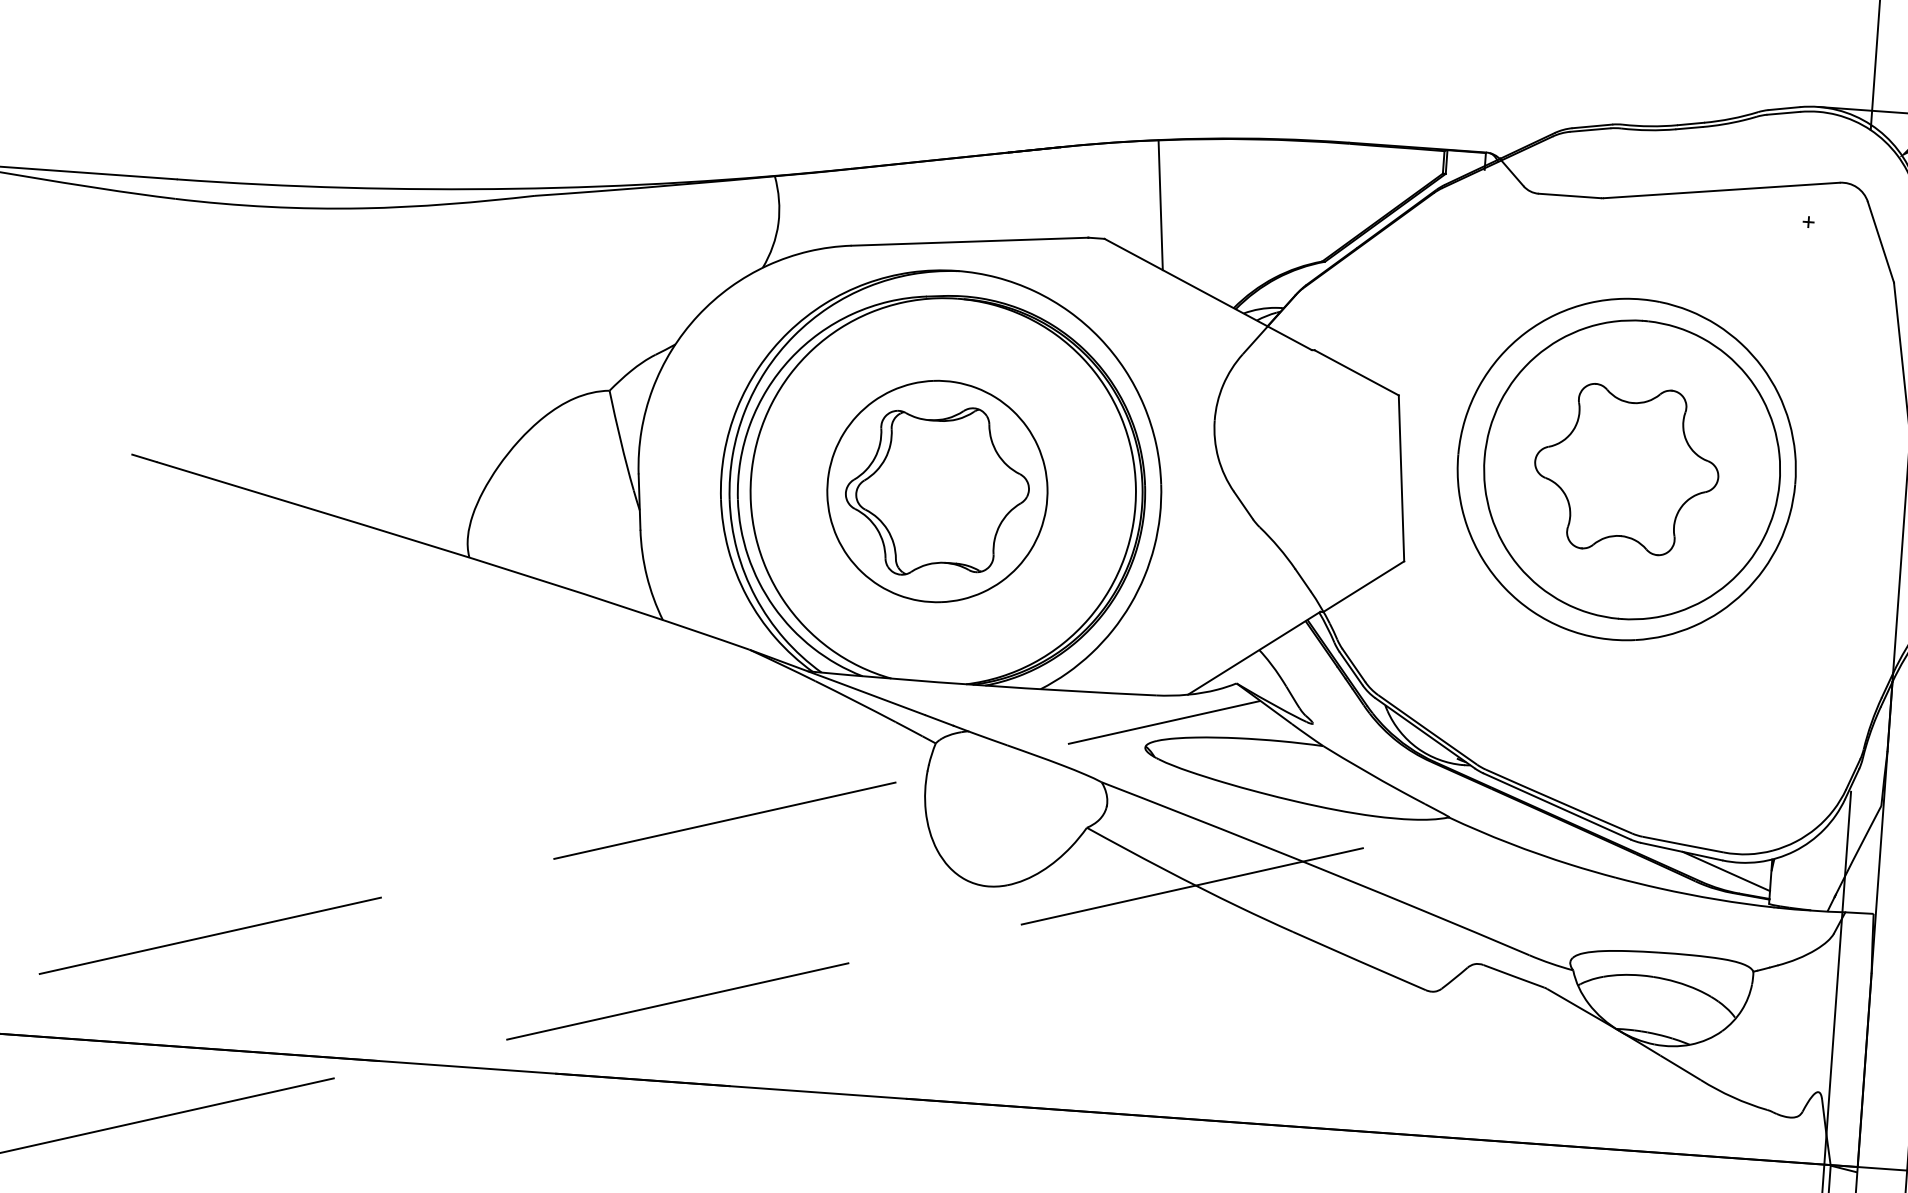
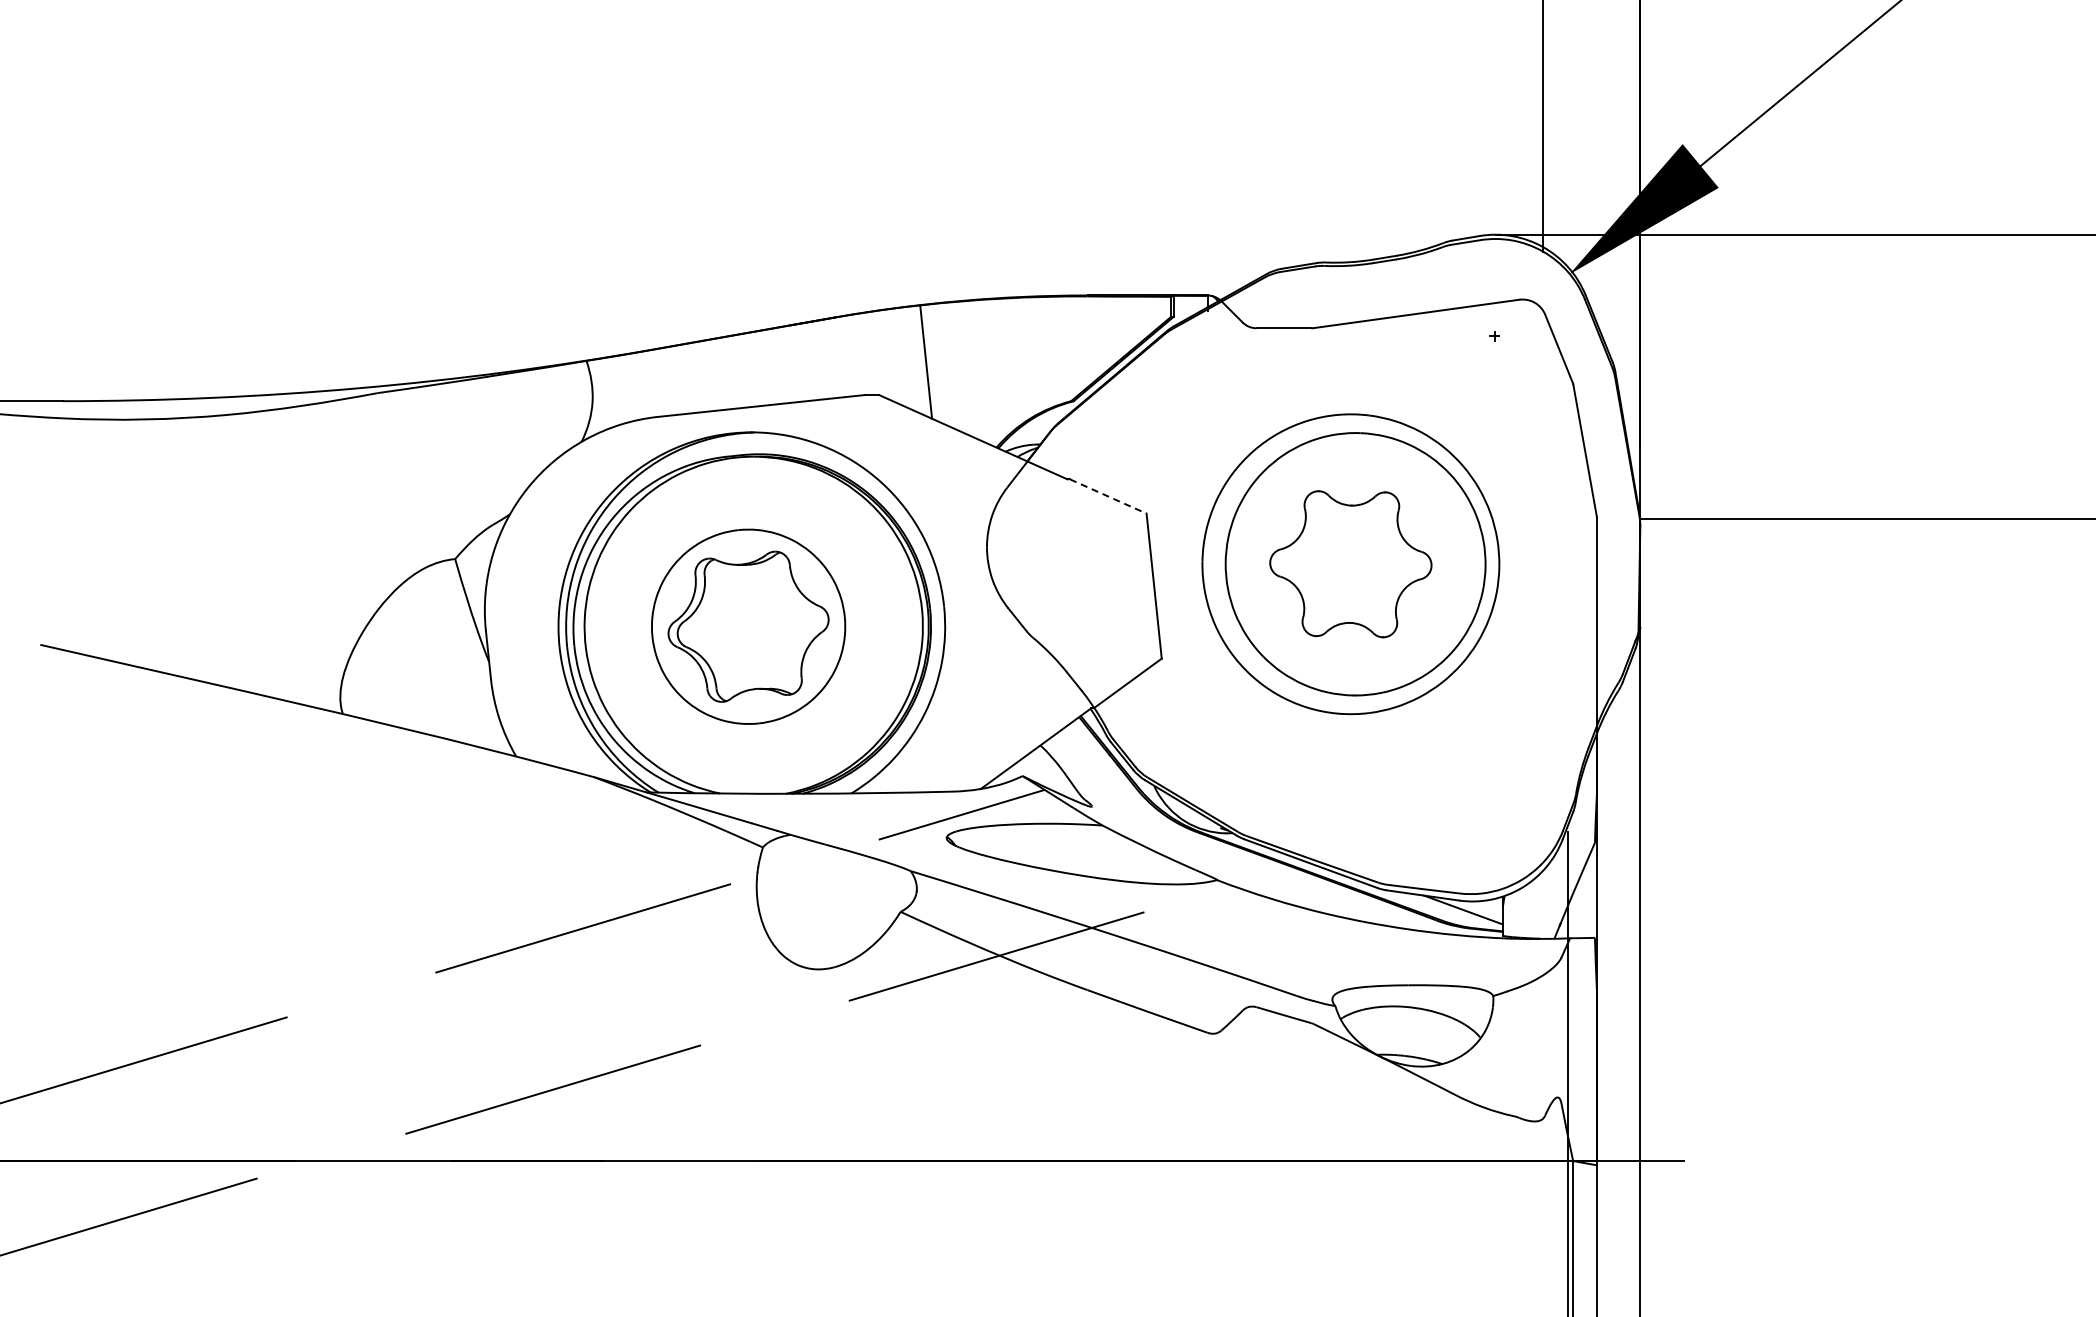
line: (1356, 372) -> (1108, 496), solid -> dashed

